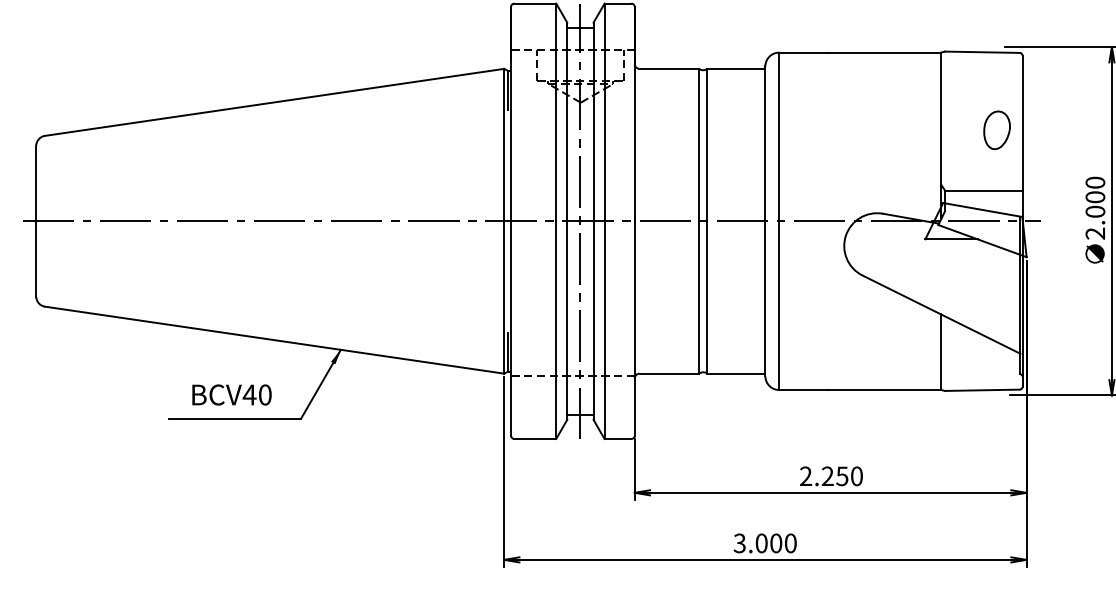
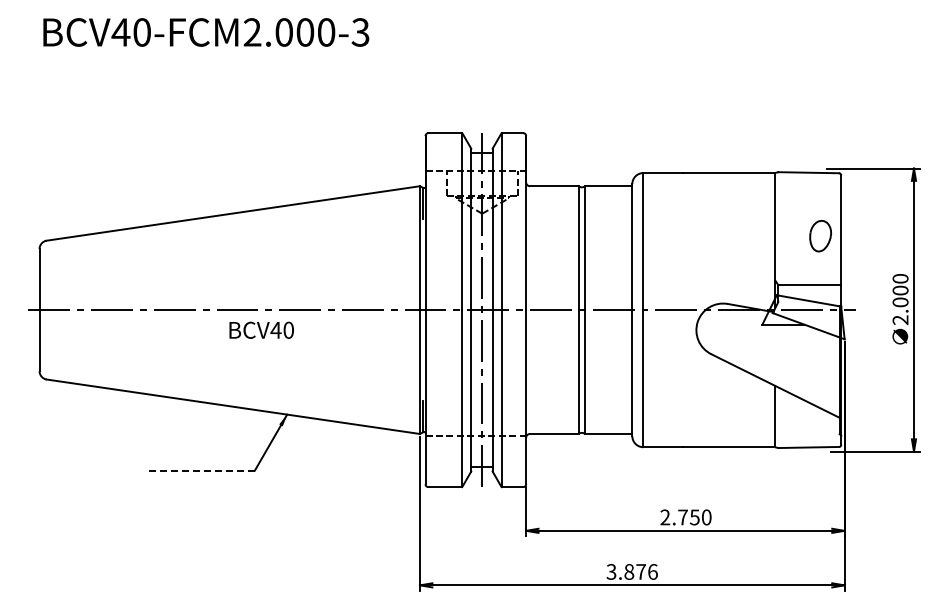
text: (231, 393) -> (261, 329), moved
line: (235, 418) -> (201, 470), solid -> dashed
text: (827, 476) -> (682, 517), 2.250 -> 2.750
text: (775, 542) -> (640, 571), 3.000 -> 3.876

